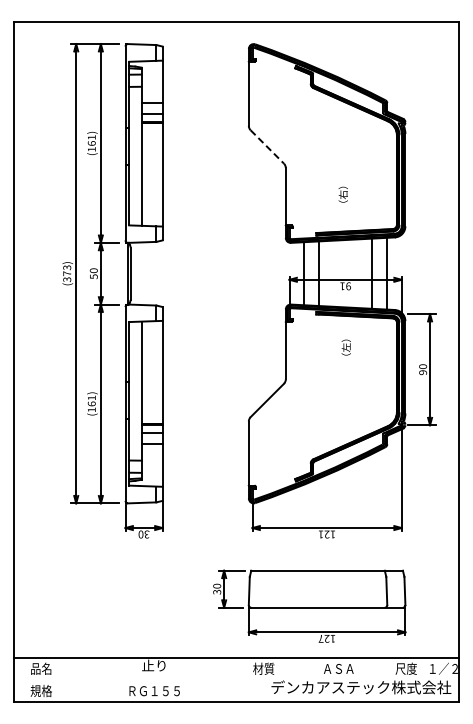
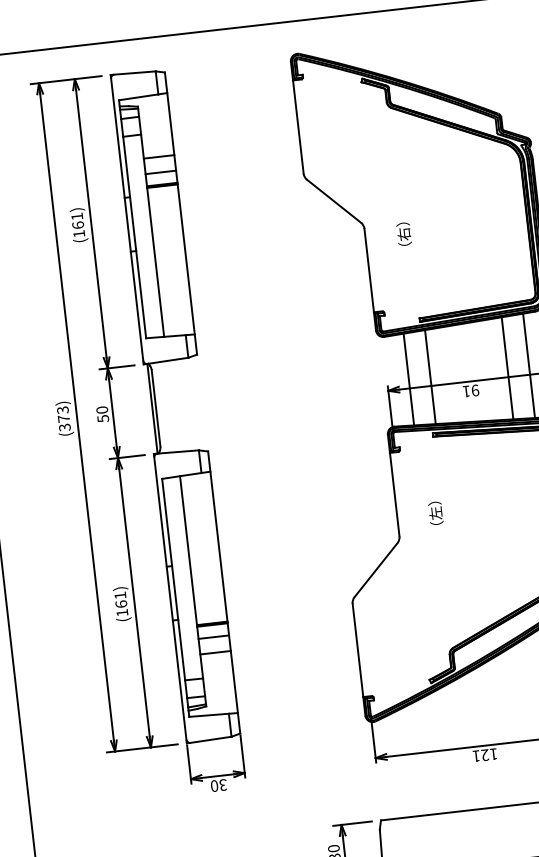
line: (267, 146) -> (334, 200), dashed -> solid
text: (342, 194) -> (402, 234), moved
text: (345, 347) -> (434, 513), moved

